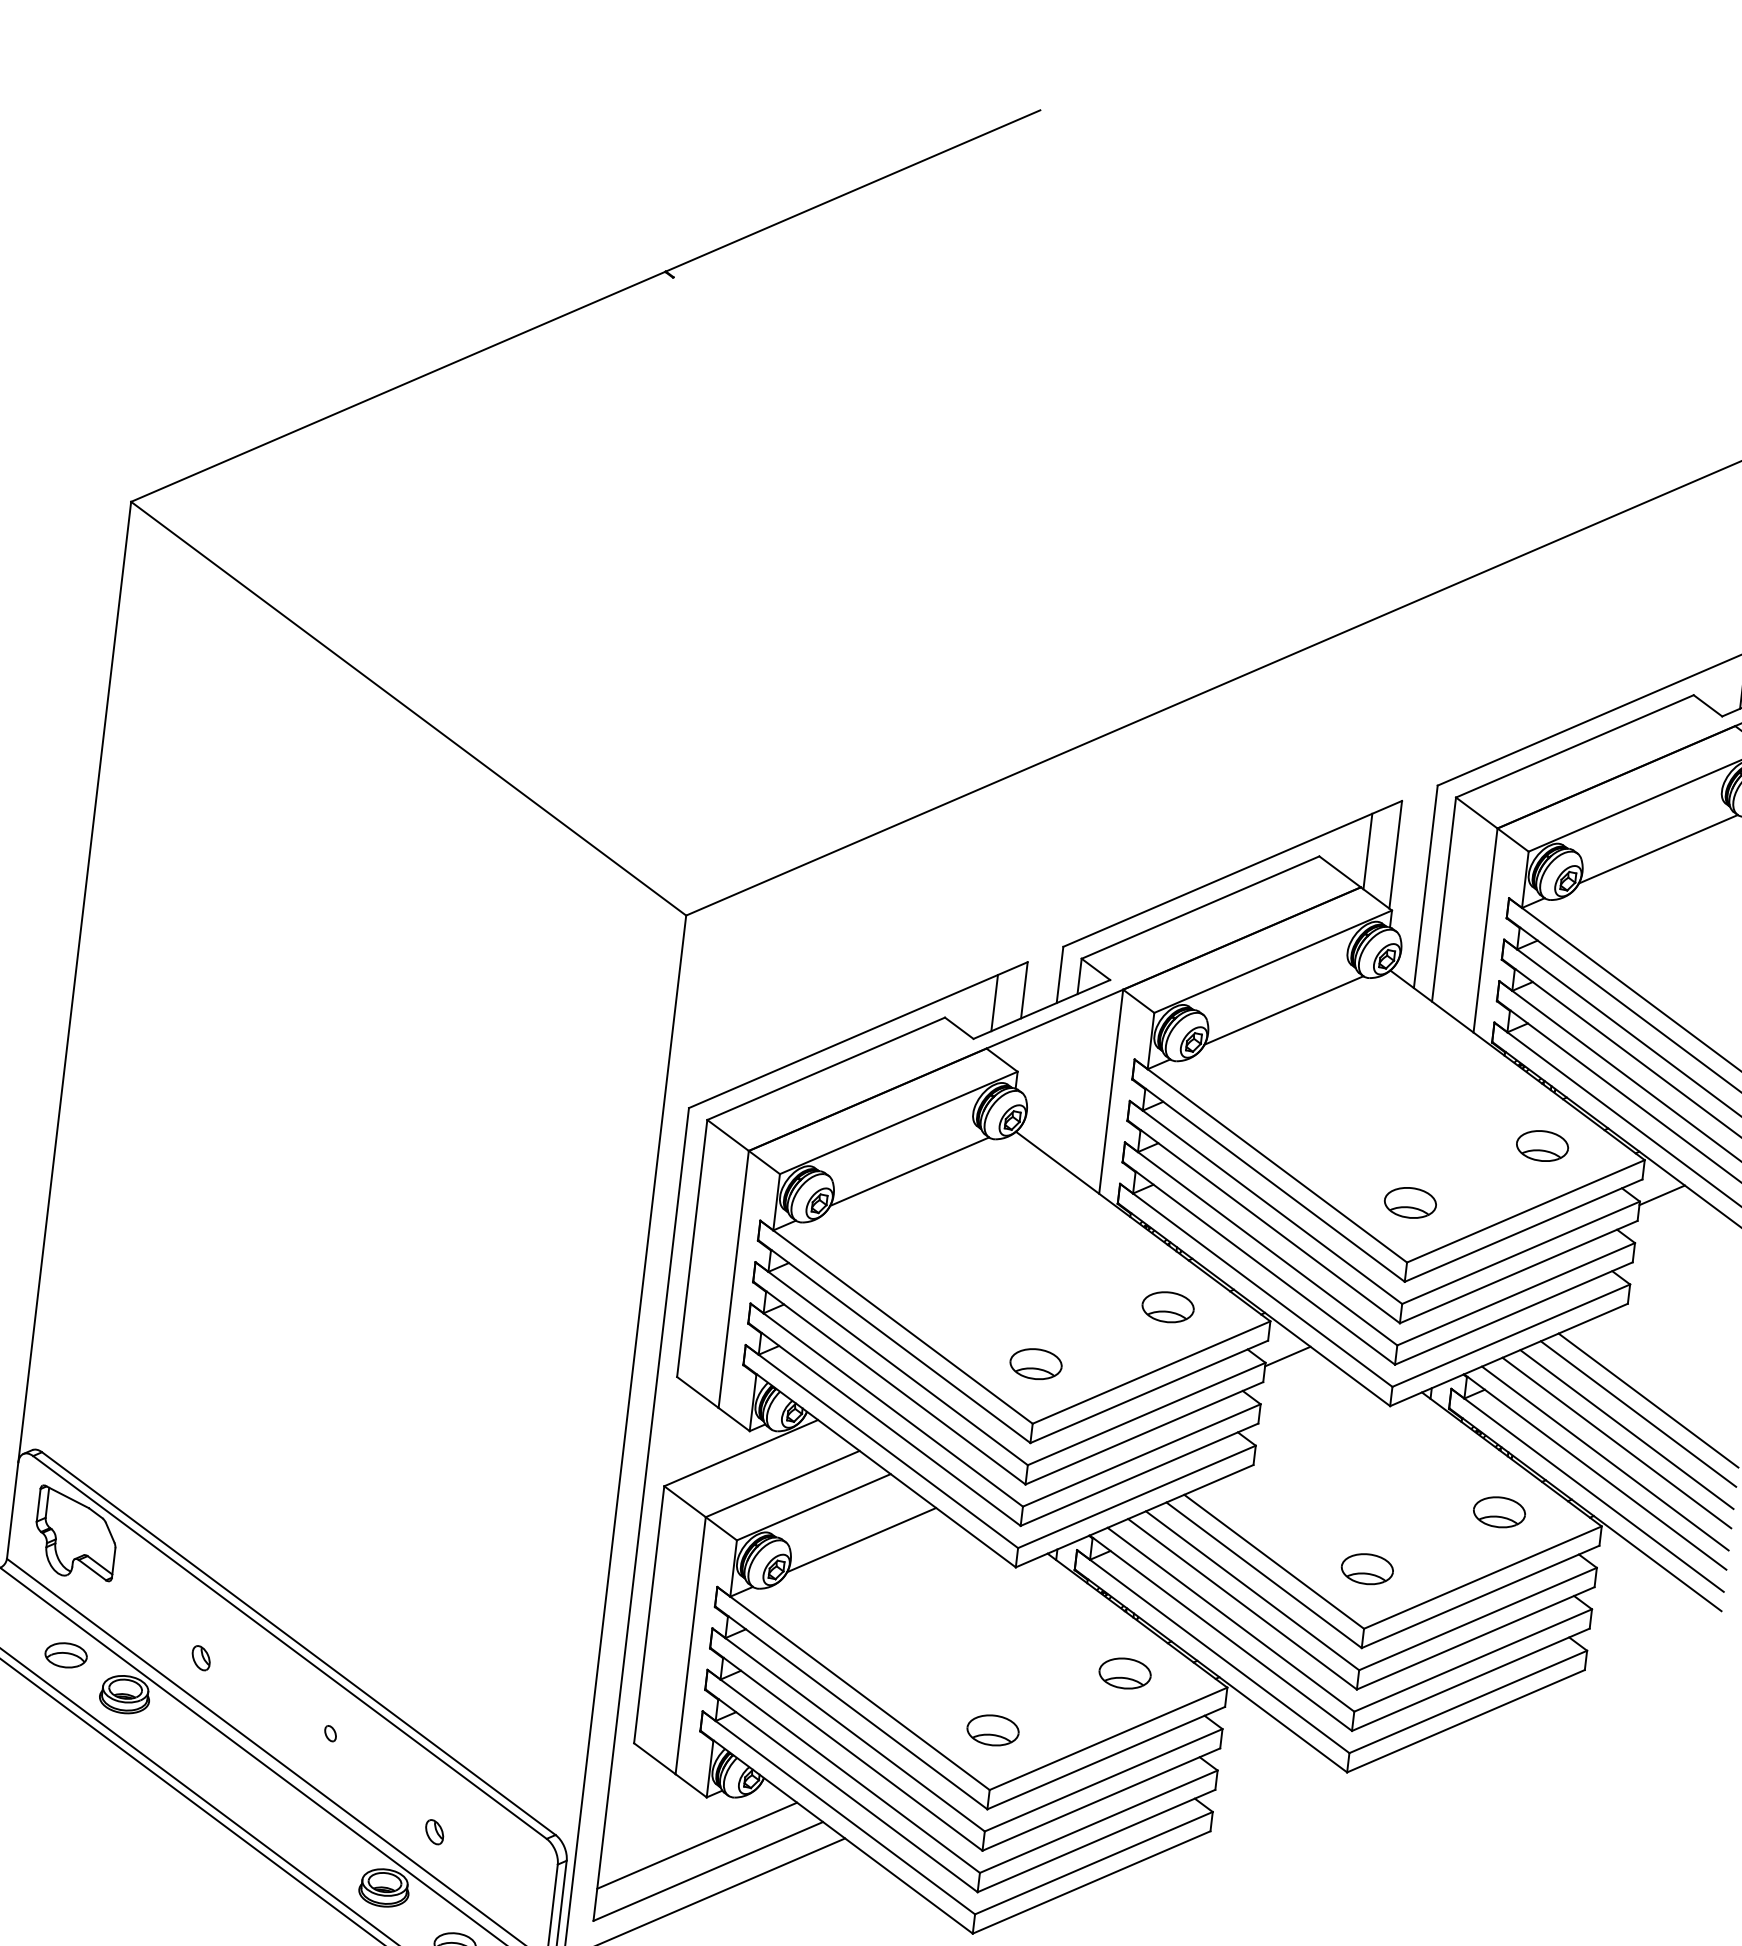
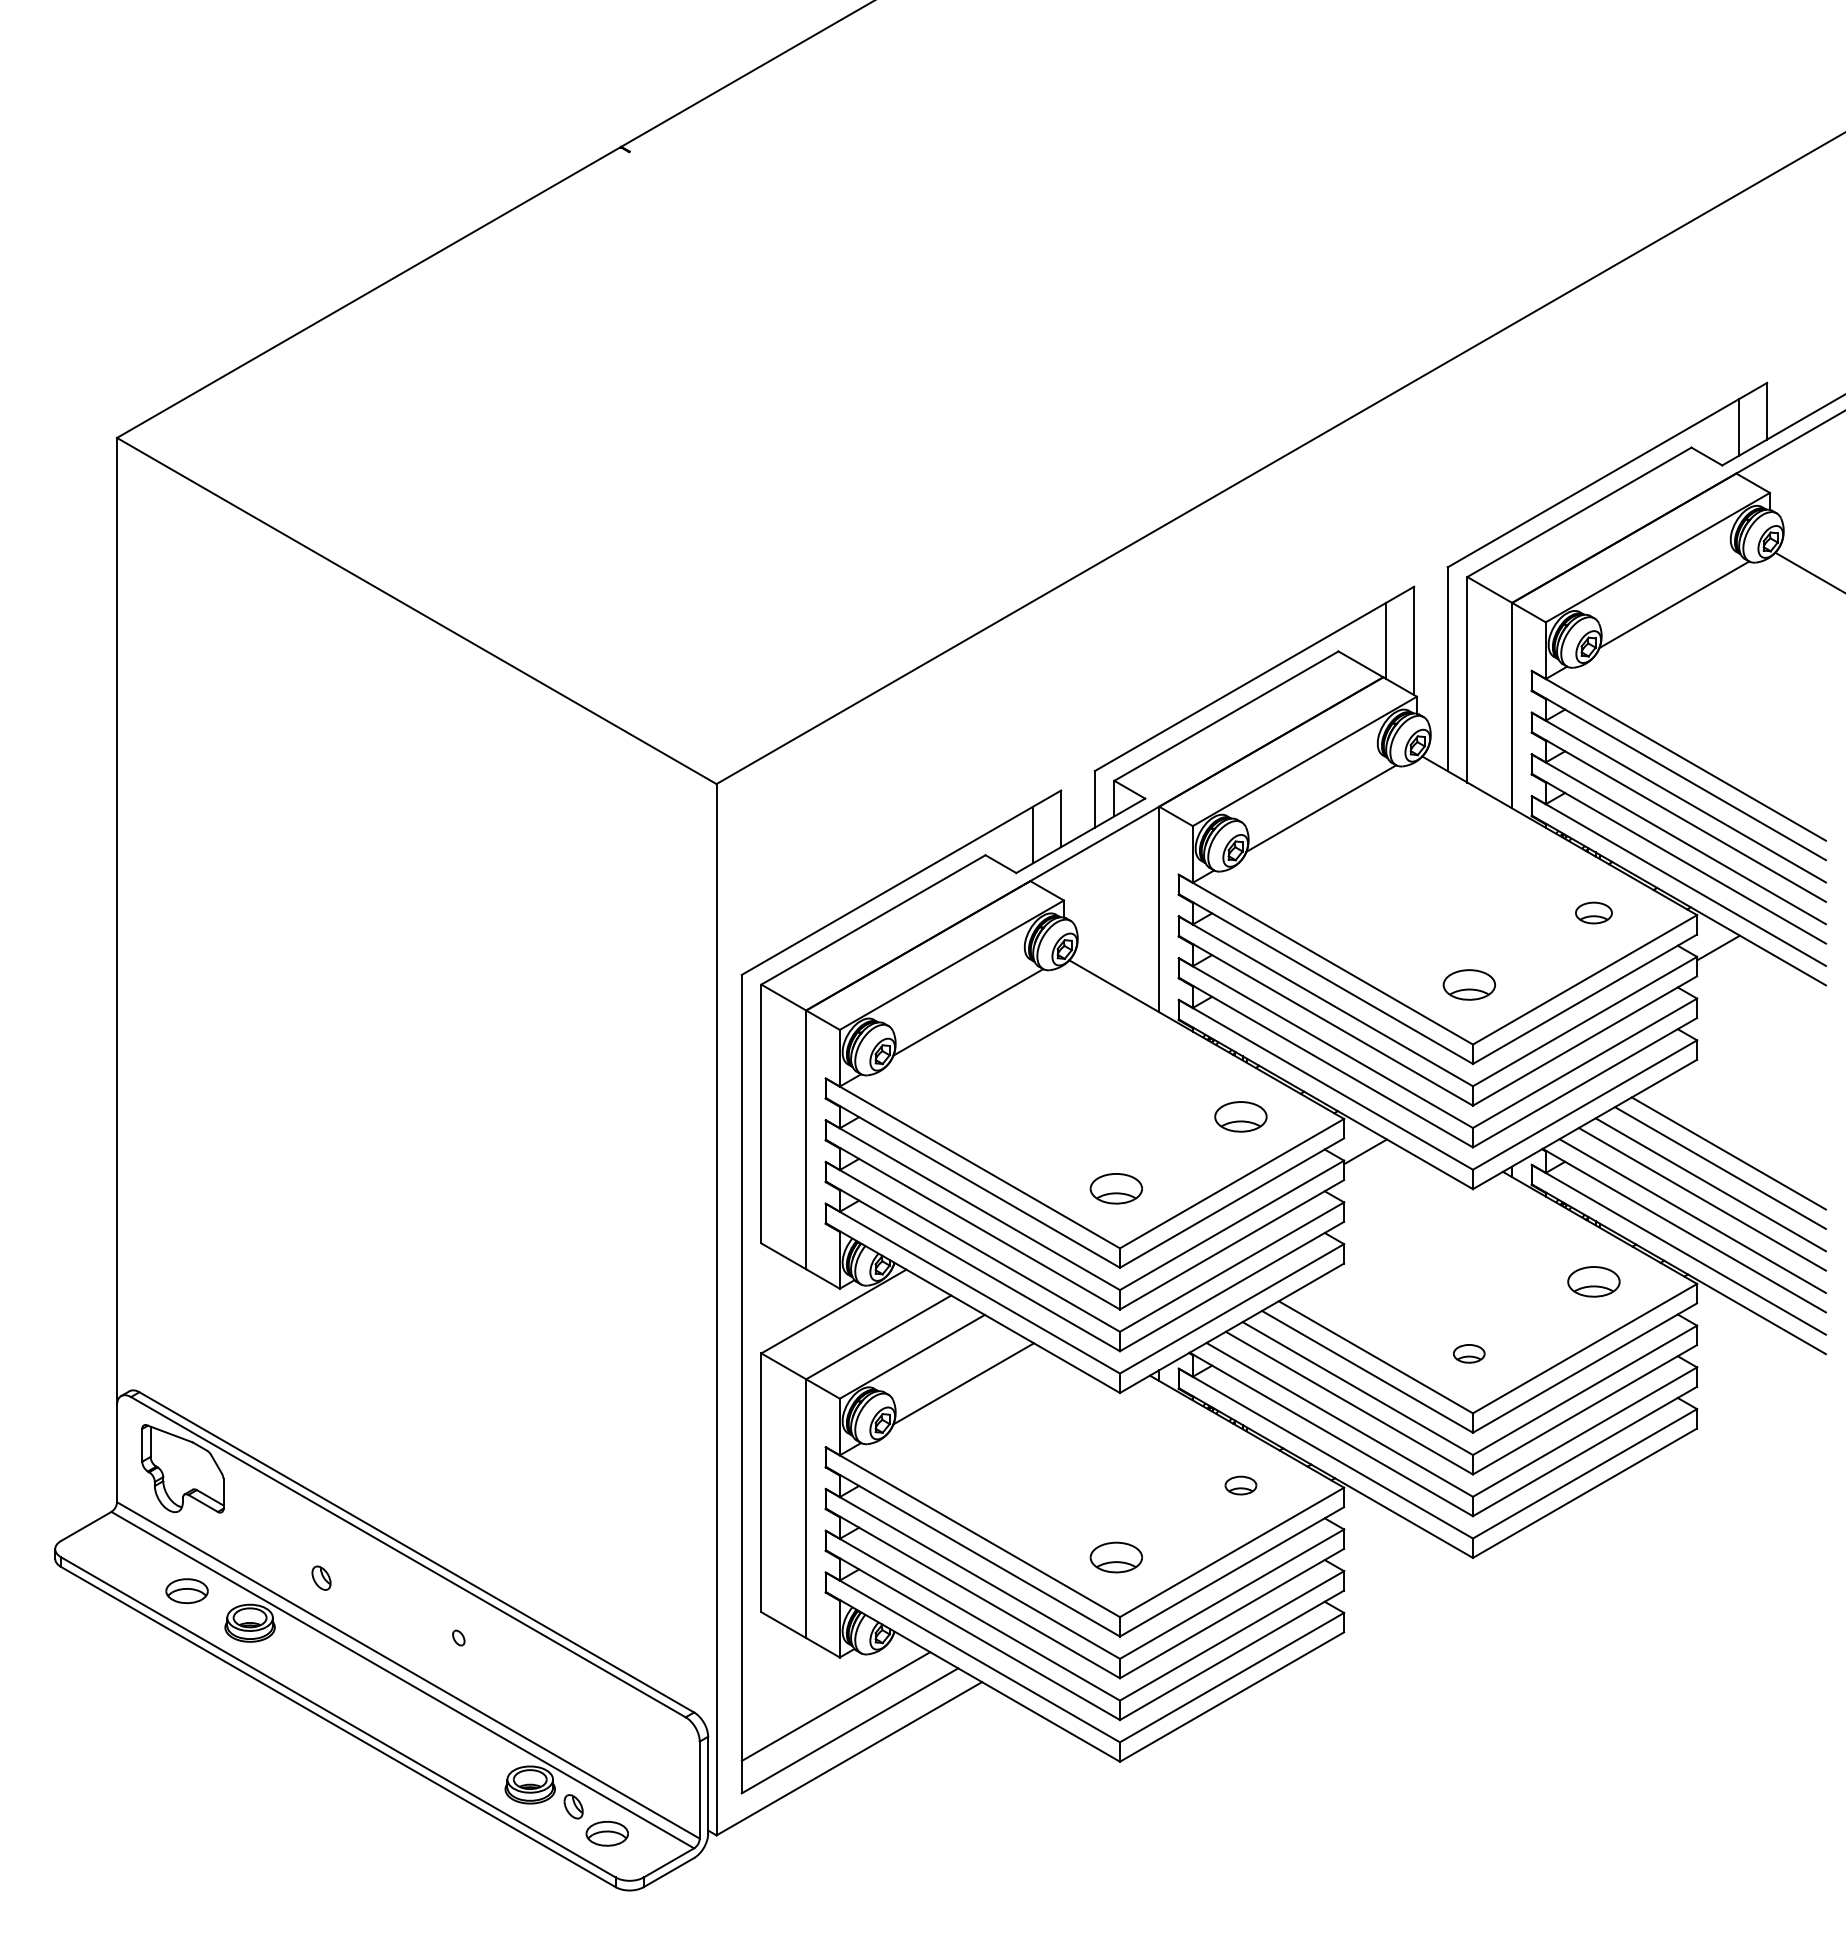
part: (1542, 1145) -> (1593, 912), size x0.7
part: (1366, 1568) -> (1468, 1353), size x0.6
part: (1124, 1673) -> (1240, 1485), size x0.6
part: (434, 1831) -> (573, 1806), moved

